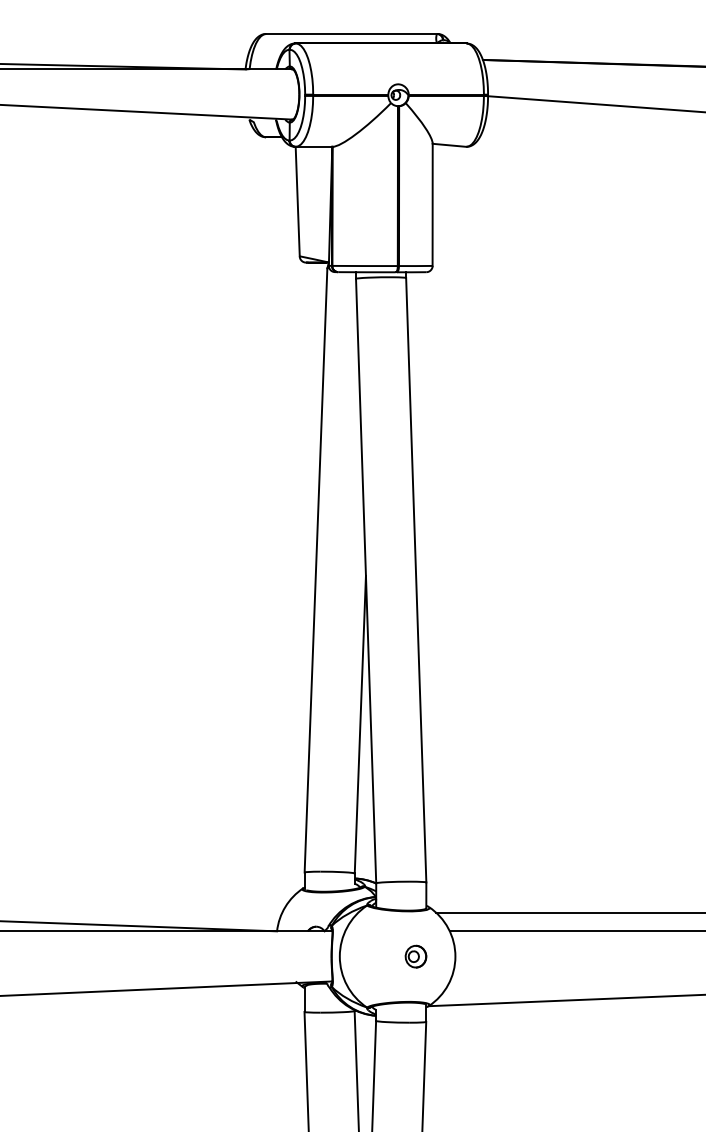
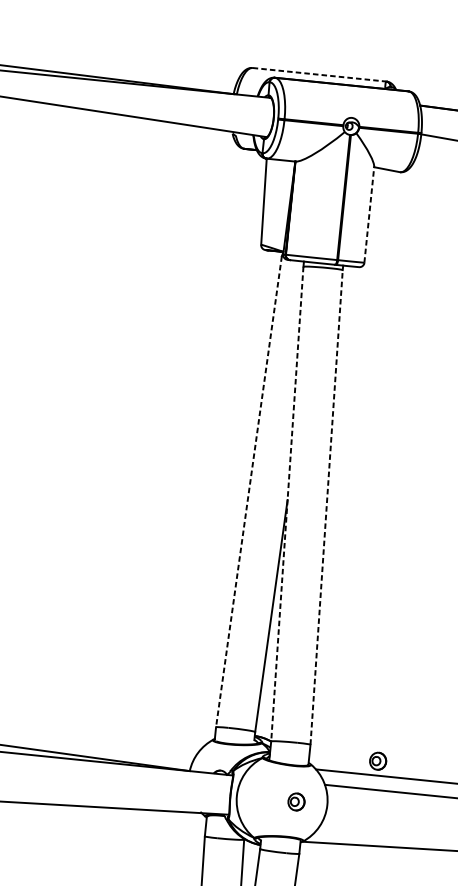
line: (352, 33) -> (320, 74), solid -> dashed
line: (432, 204) -> (369, 214), solid -> dashed
line: (315, 570) -> (248, 491), solid -> dashed
line: (416, 579) -> (326, 506), solid -> dashed
line: (366, 581) -> (287, 504), solid -> dashed
part: (513, 894) -> (377, 761), added

